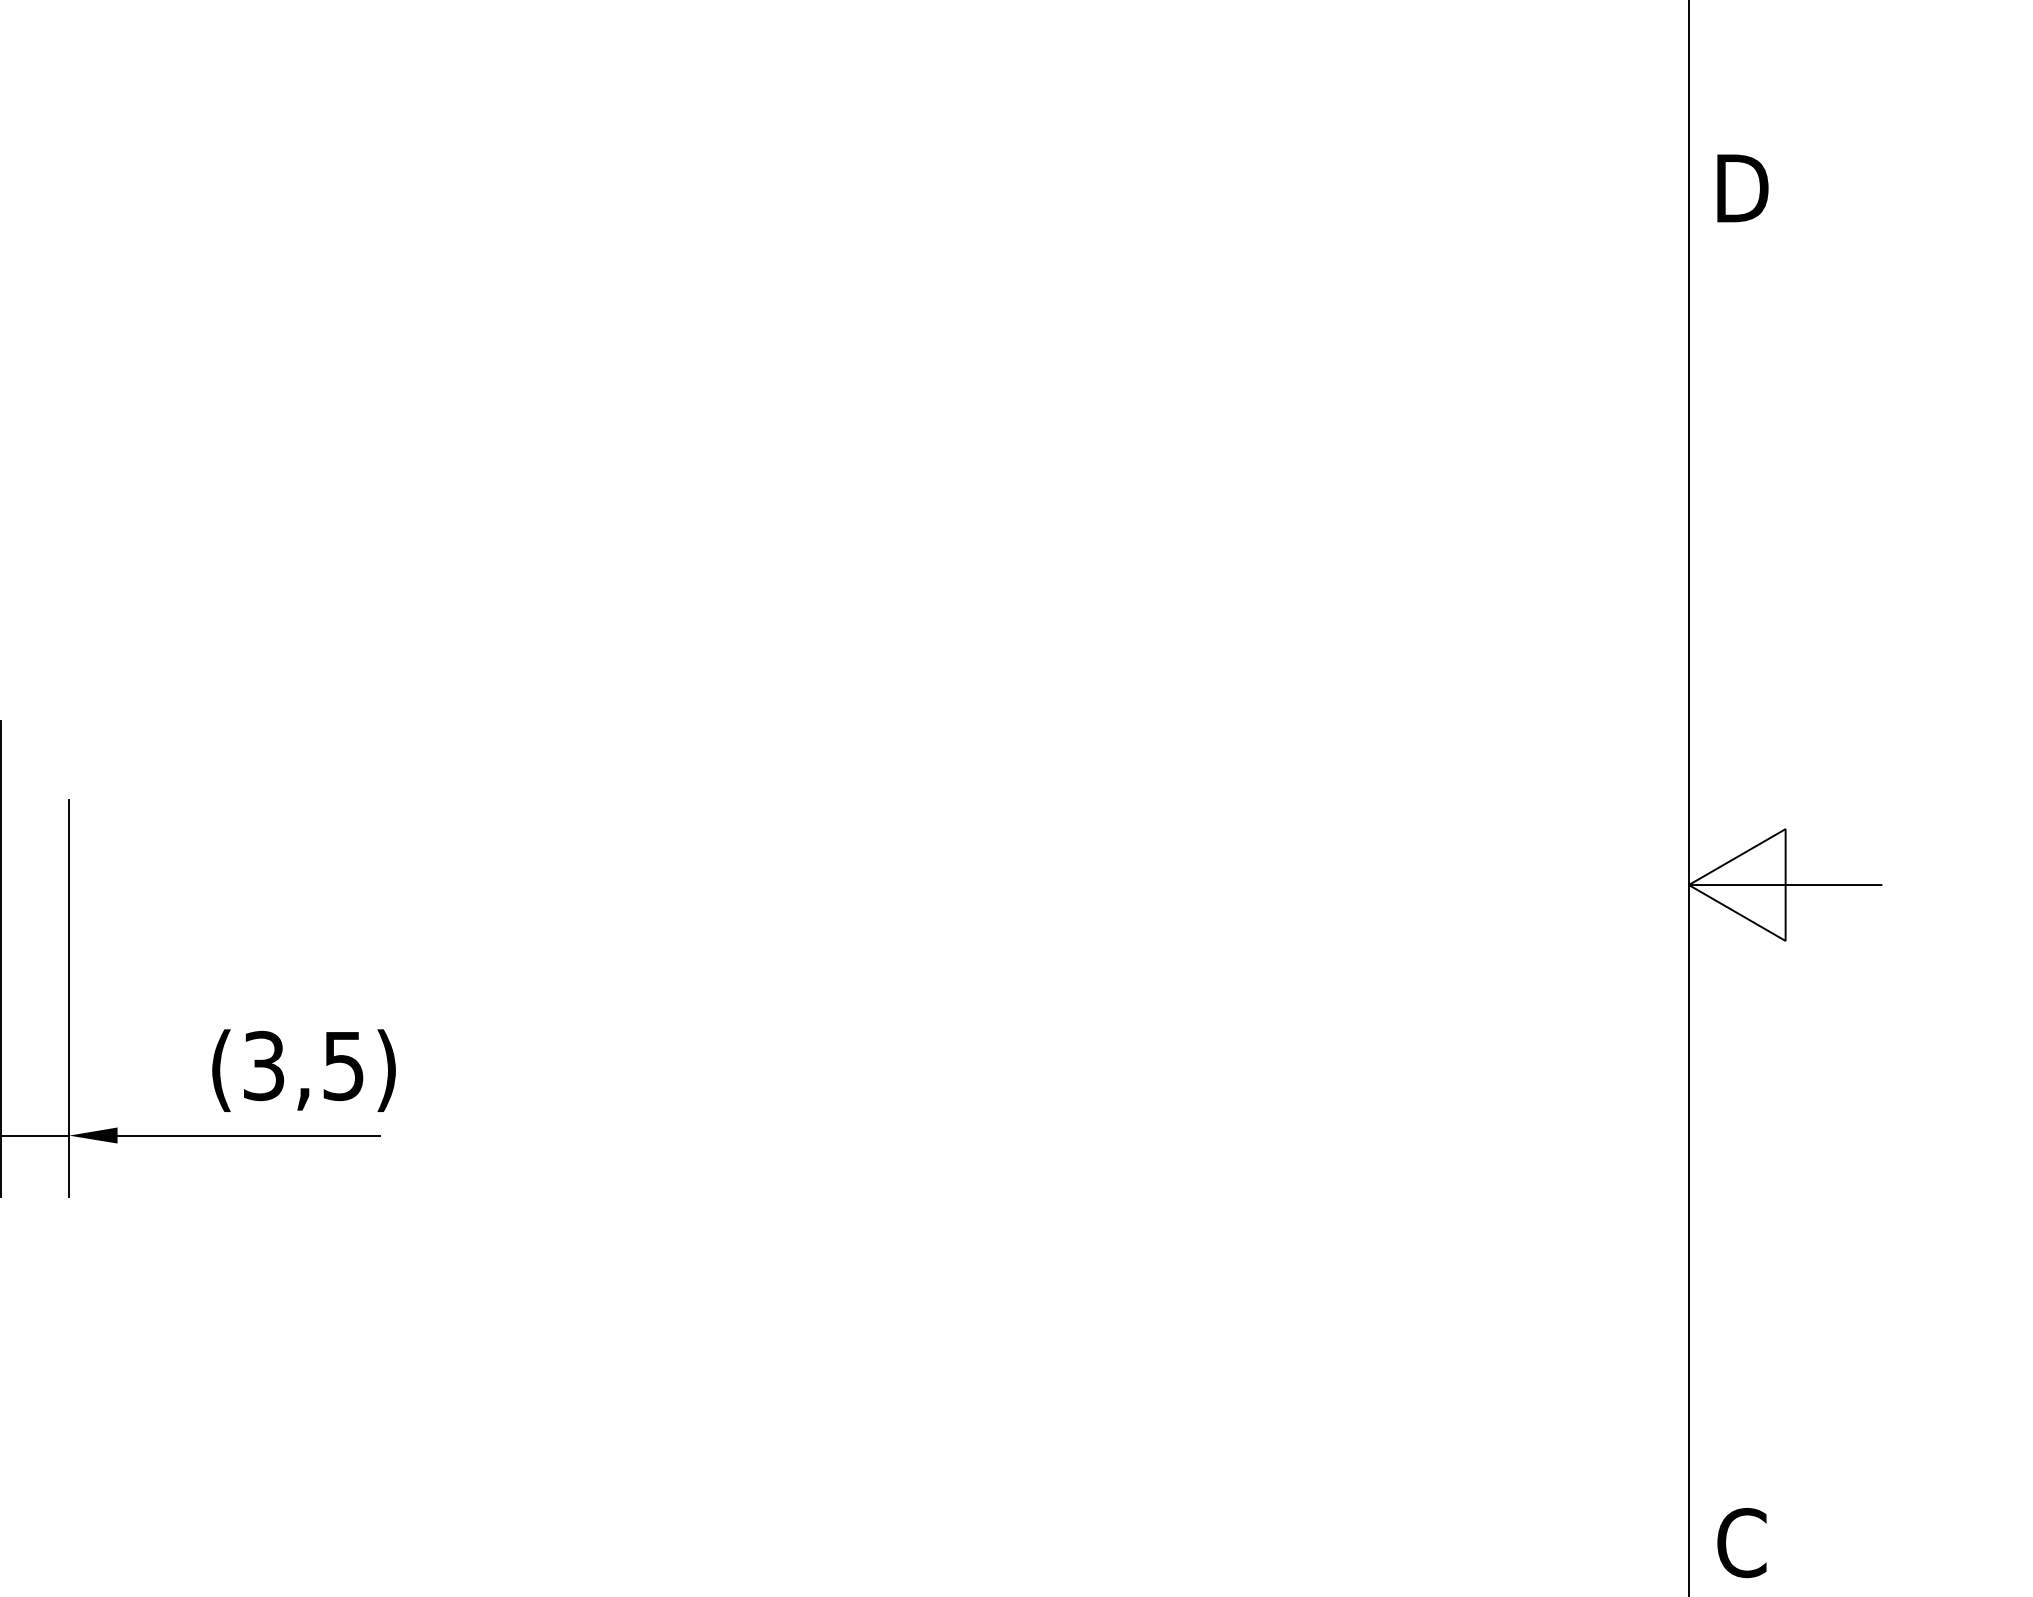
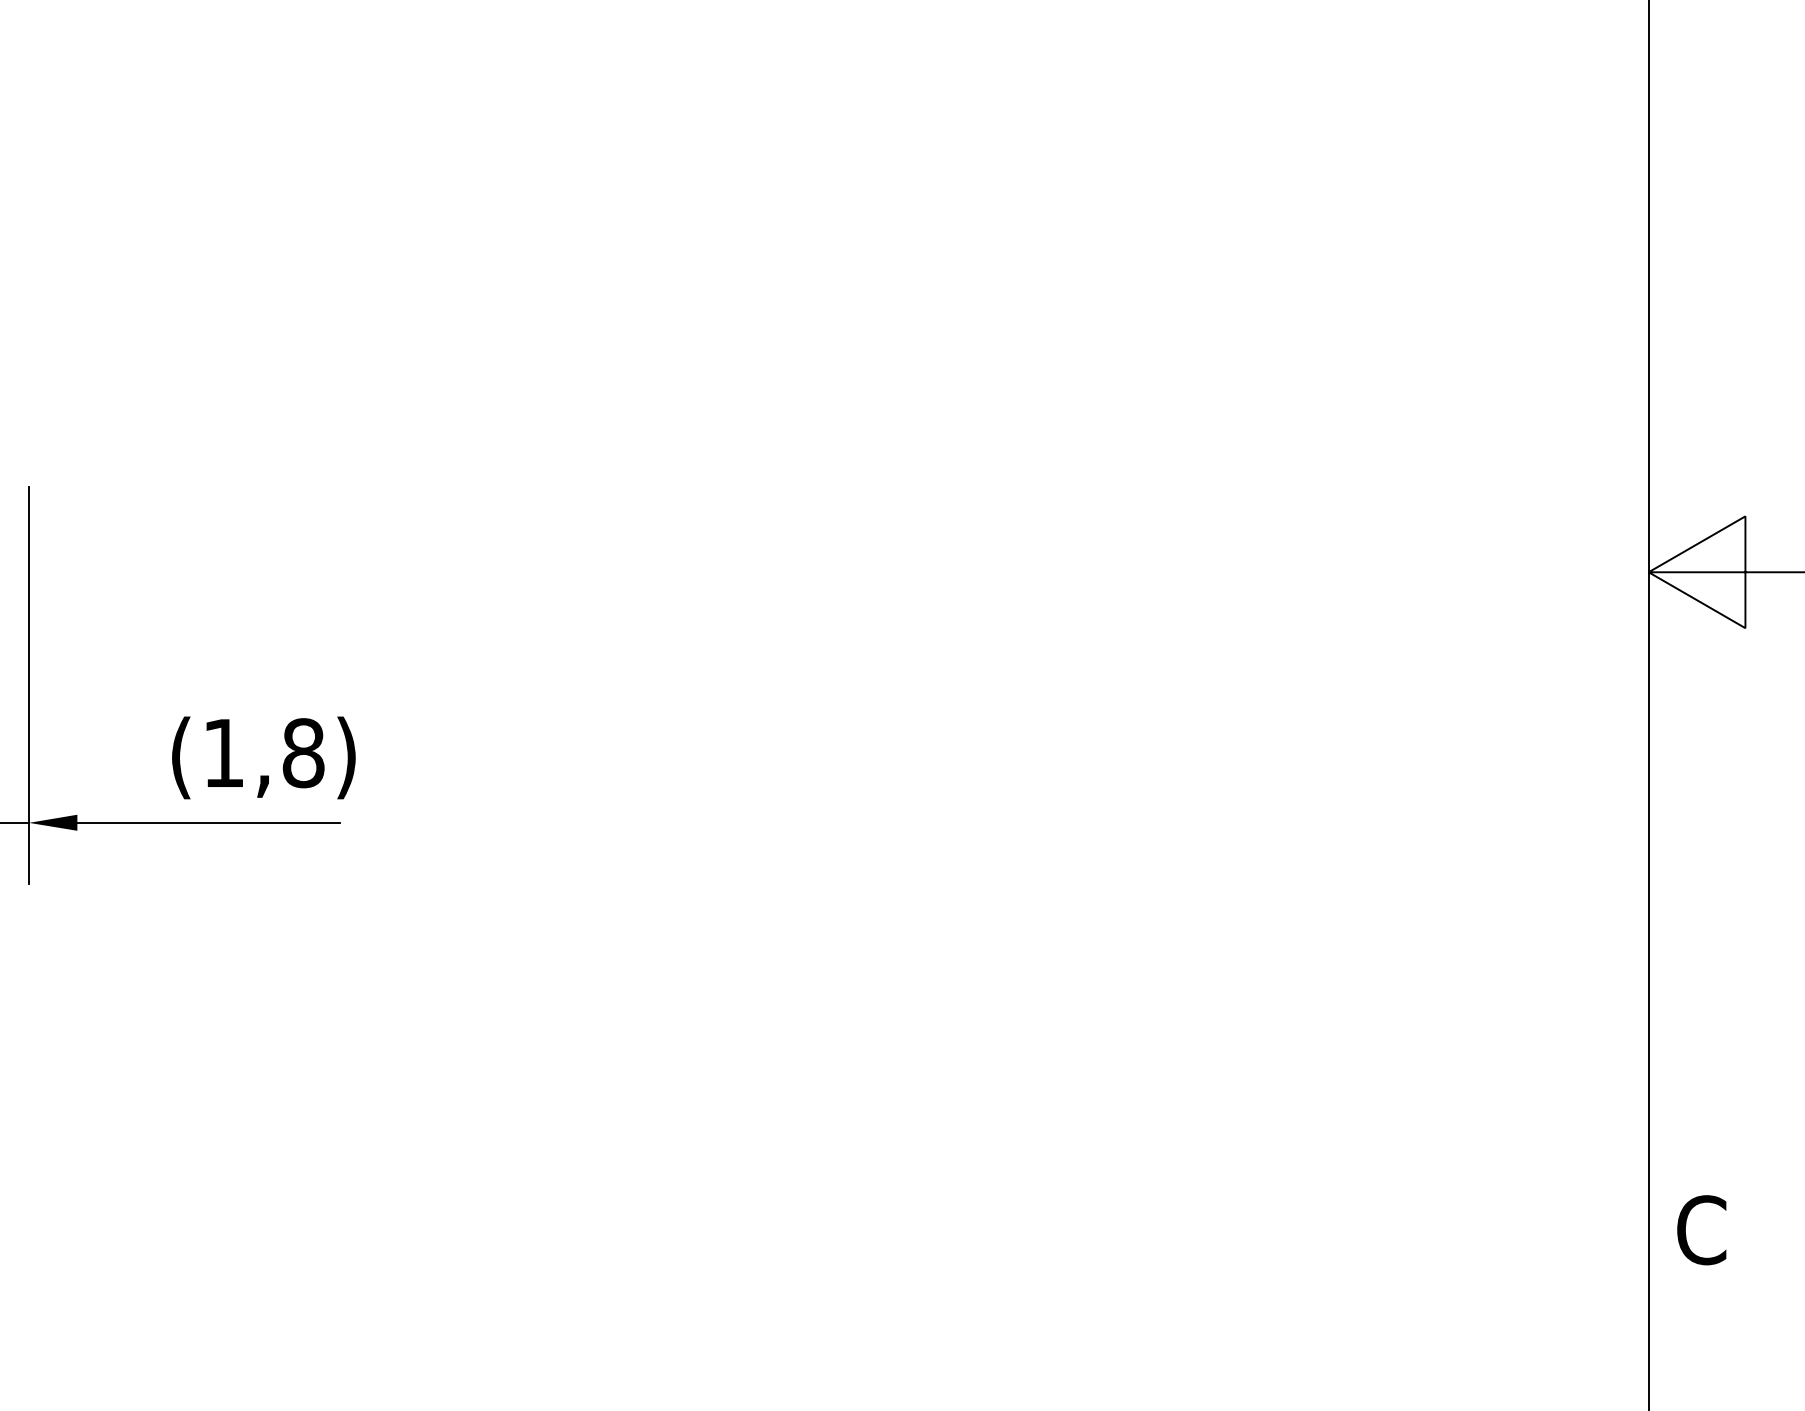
text: (304, 1065) -> (264, 752), (3,5) -> (1,8)

